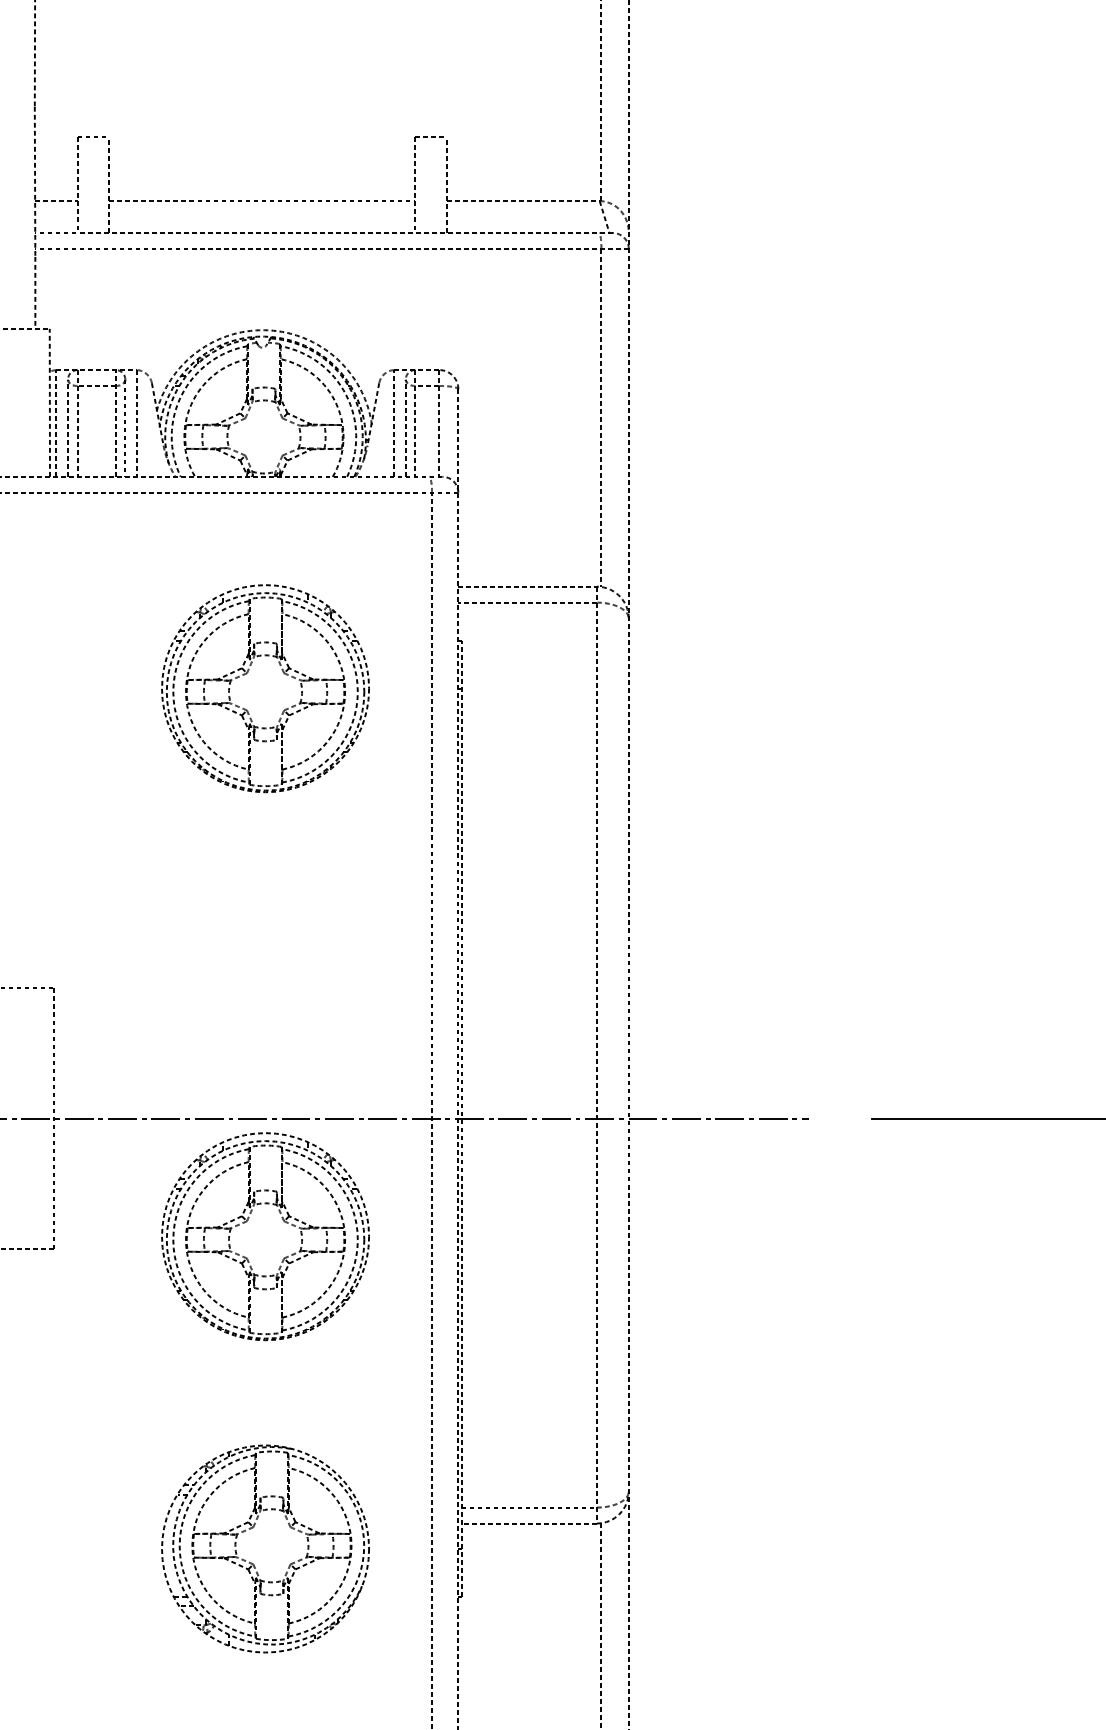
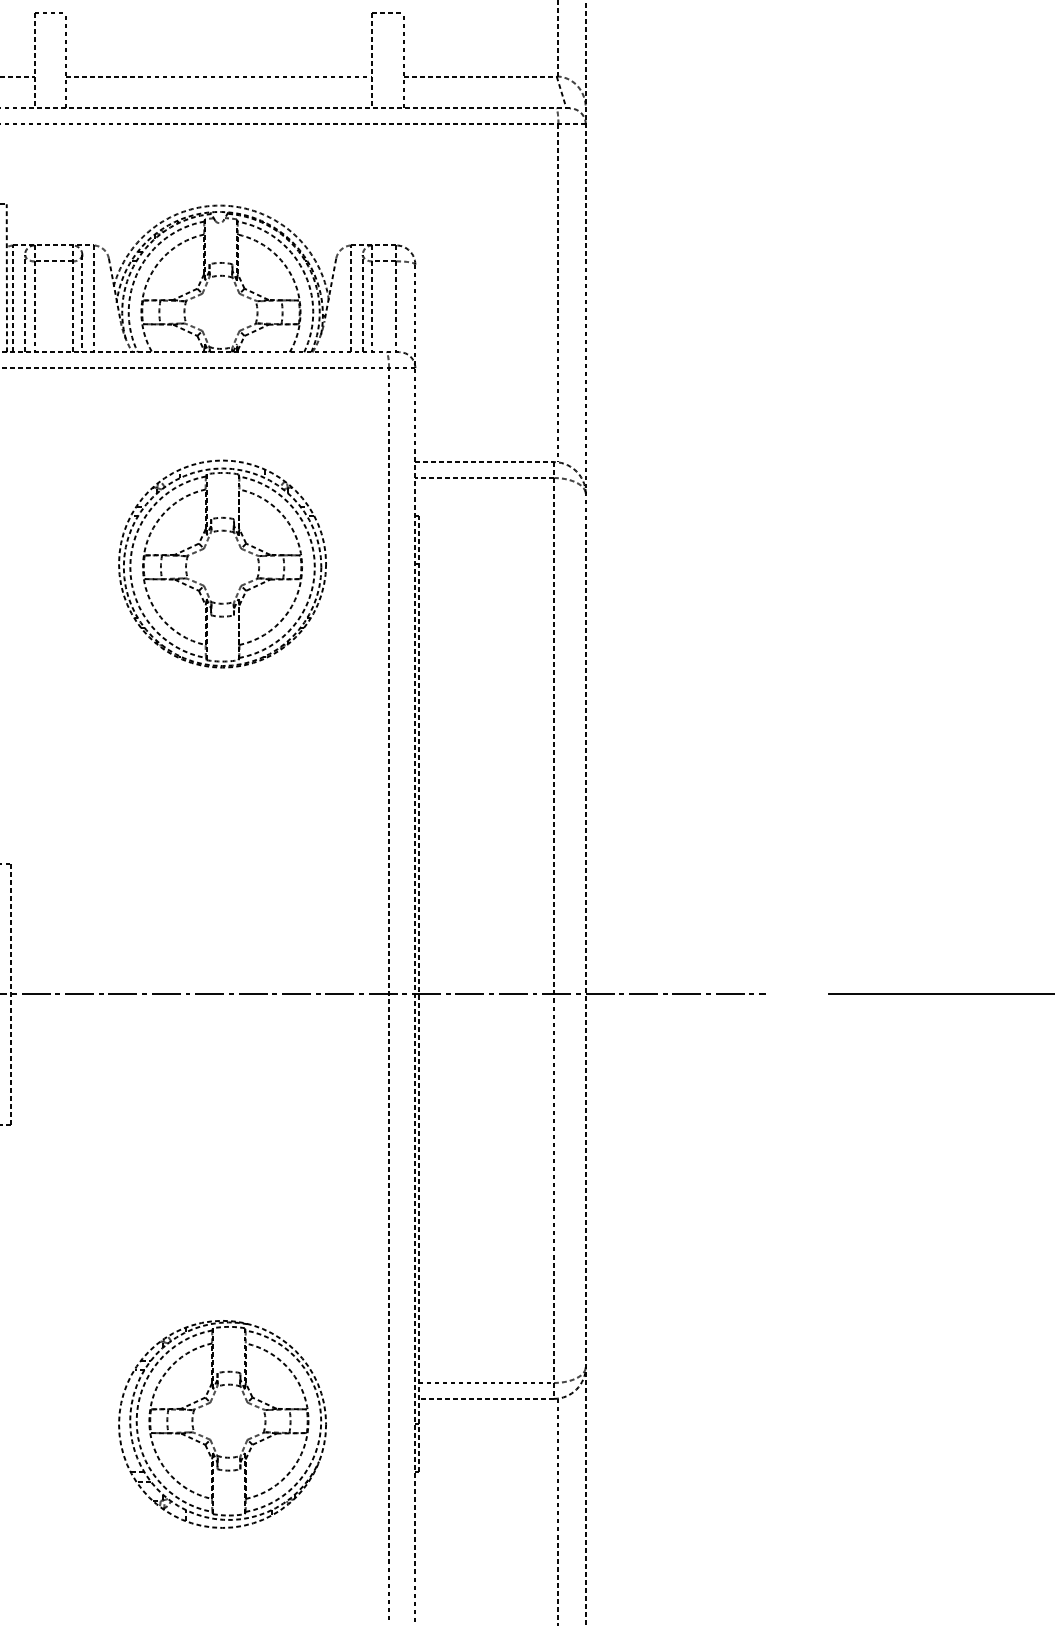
part: (248, 1220) -> (205, 1095), removed

